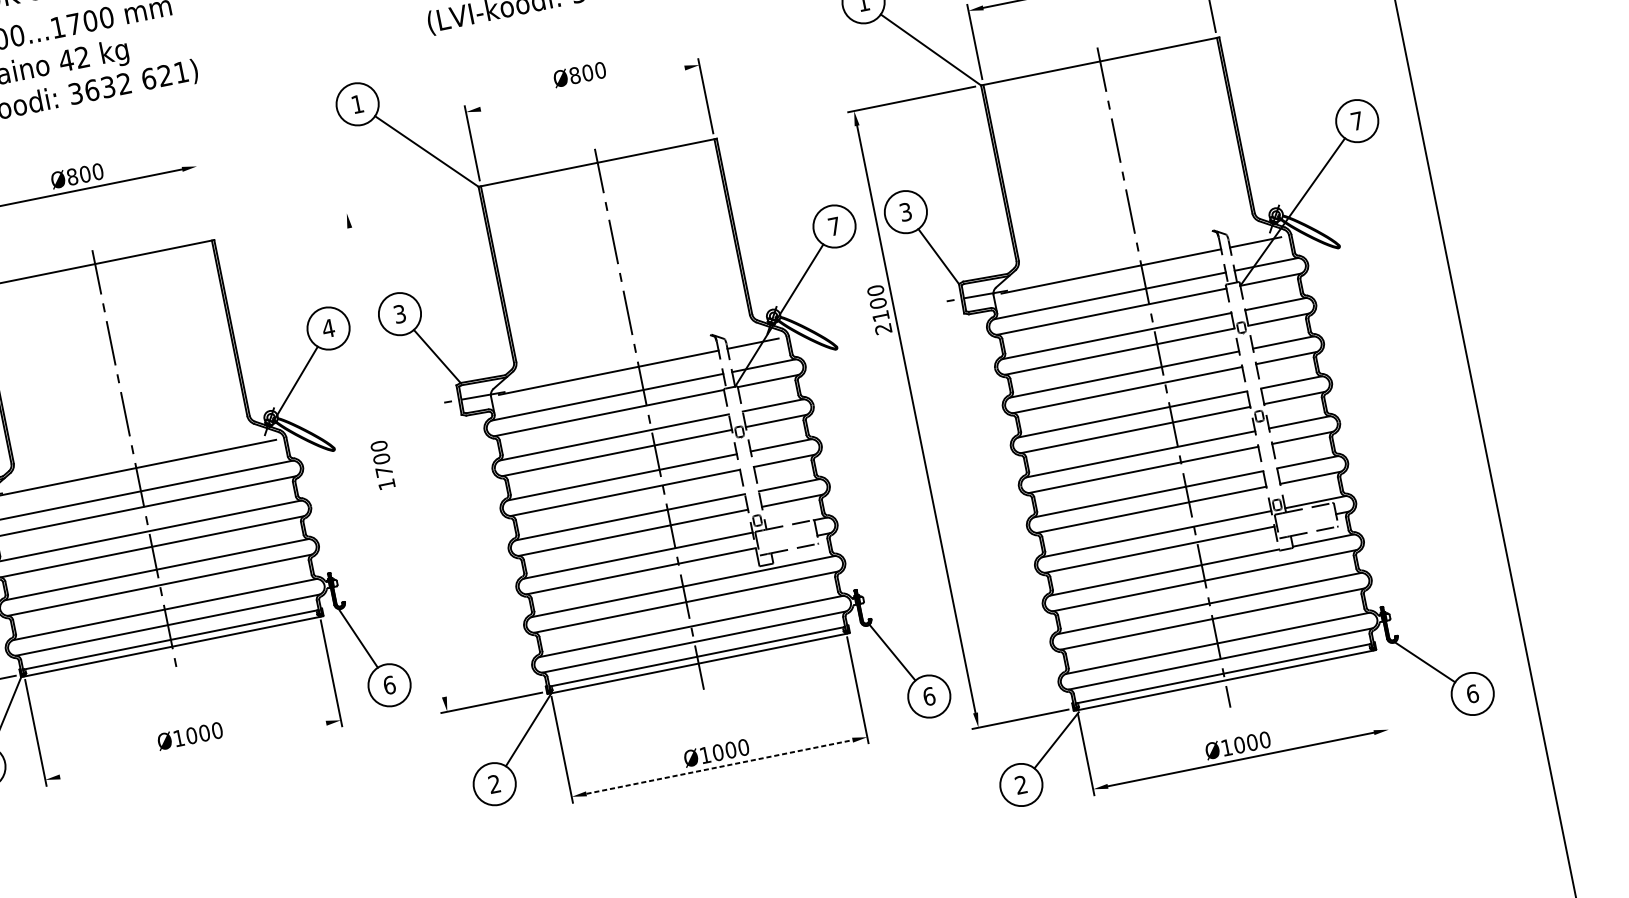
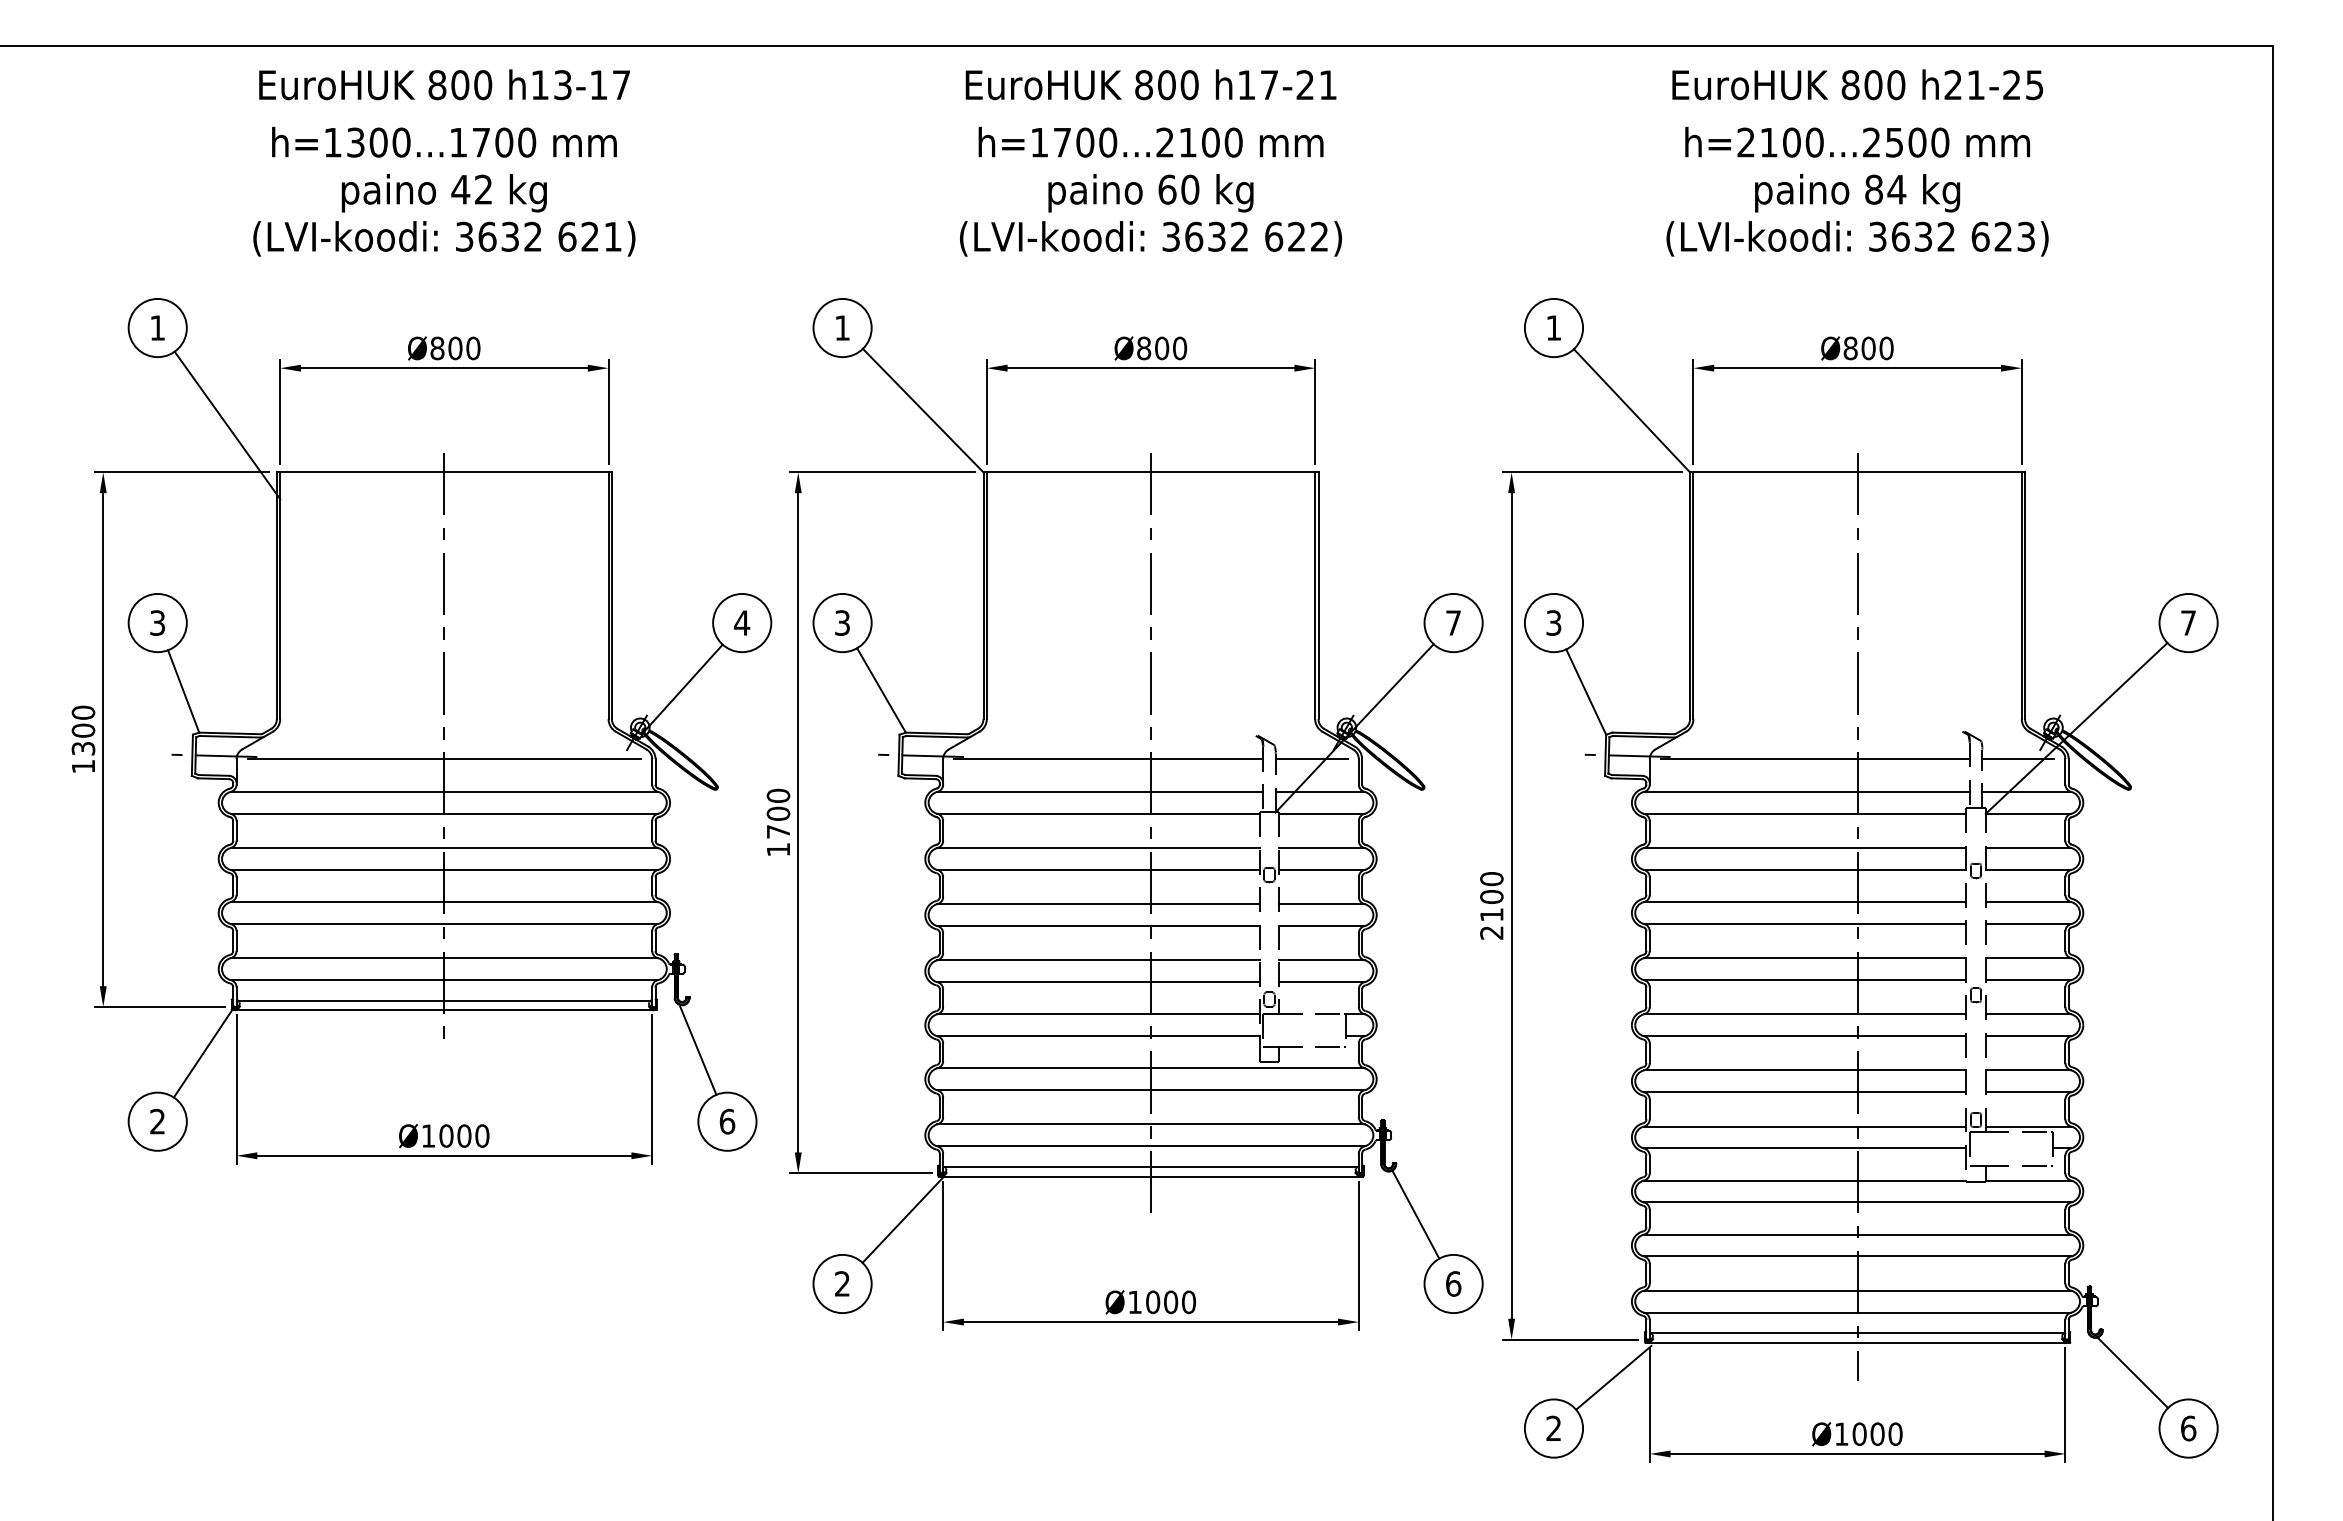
line: (582, 88) -> (1150, 368), added
line: (203, 197) -> (608, 411), added
line: (406, 201) -> (882, 472), added
text: (879, 309) -> (1491, 905), moved
line: (397, 462) -> (798, 822), added
line: (1381, 694) -> (2065, 1404), added
line: (193, 749) -> (444, 1155), added
line: (719, 767) -> (1151, 1322), dashed -> solid

